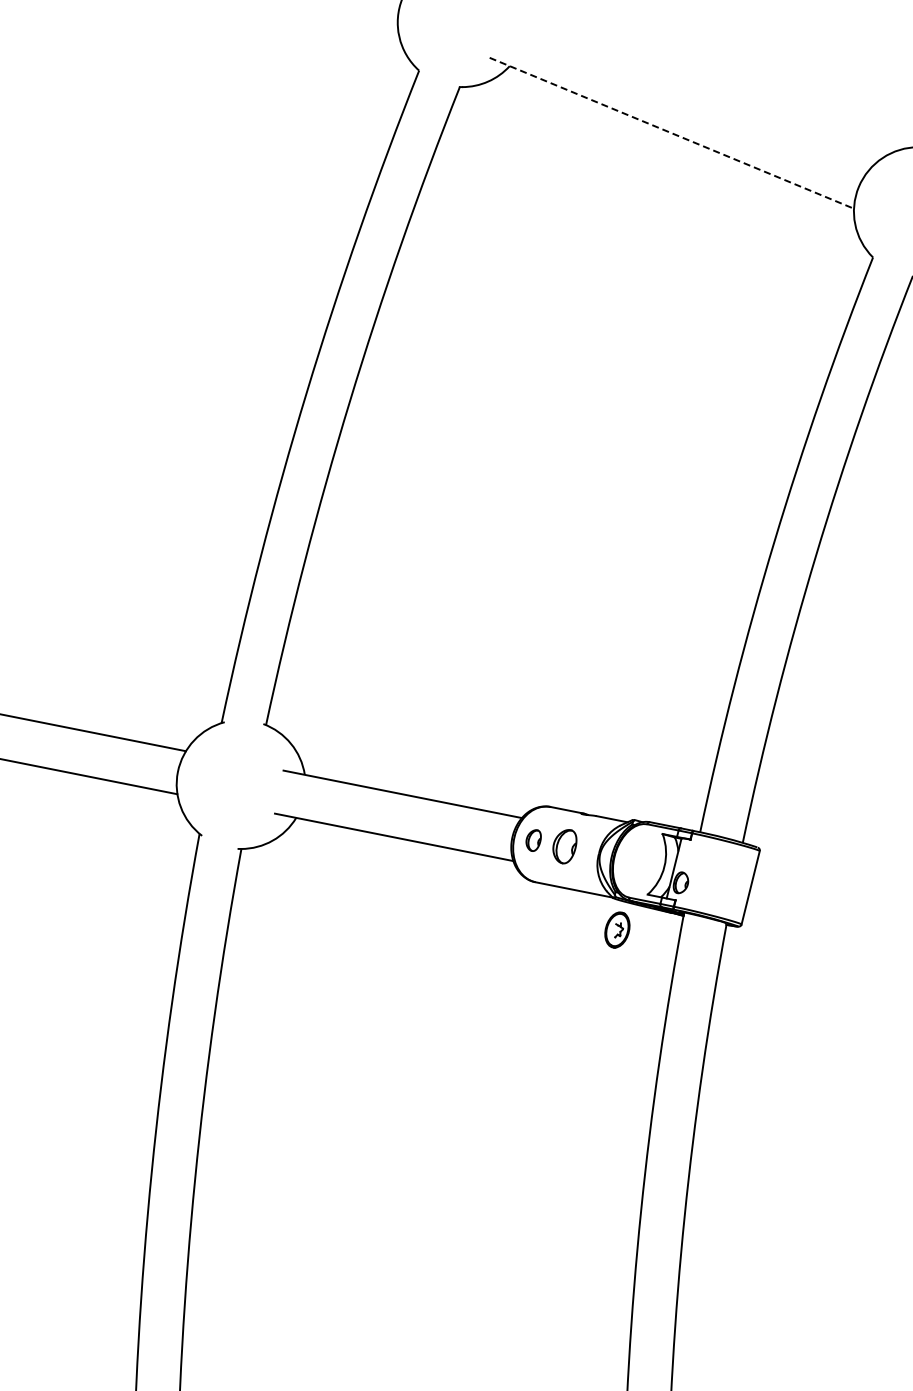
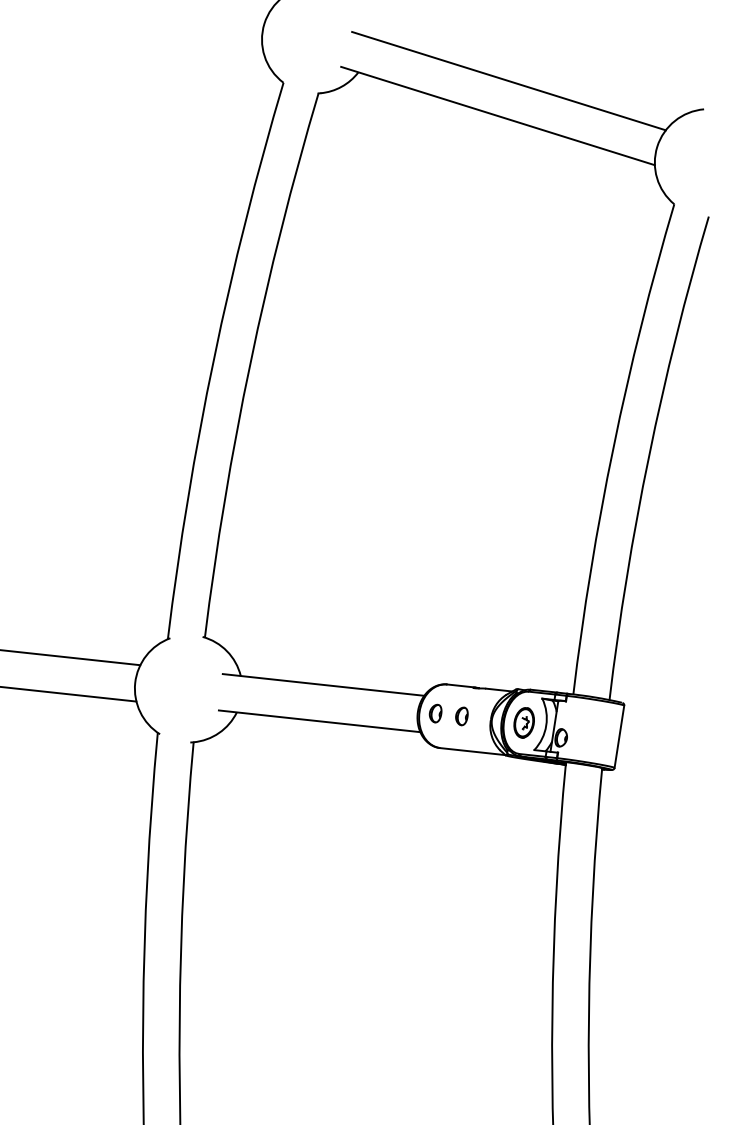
line: (688, 92) -> (508, 80), added
line: (672, 133) -> (498, 116), dashed -> solid
part: (564, 846) -> (461, 716), size x0.62
part: (617, 929) -> (524, 722), moved

